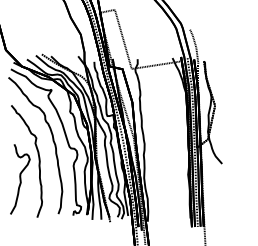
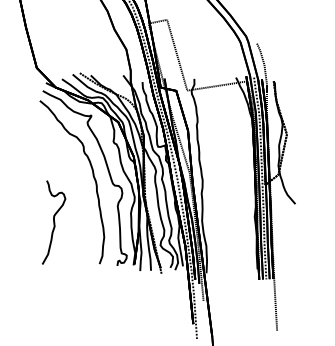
curve: (38, 157) -> (75, 196), removed

